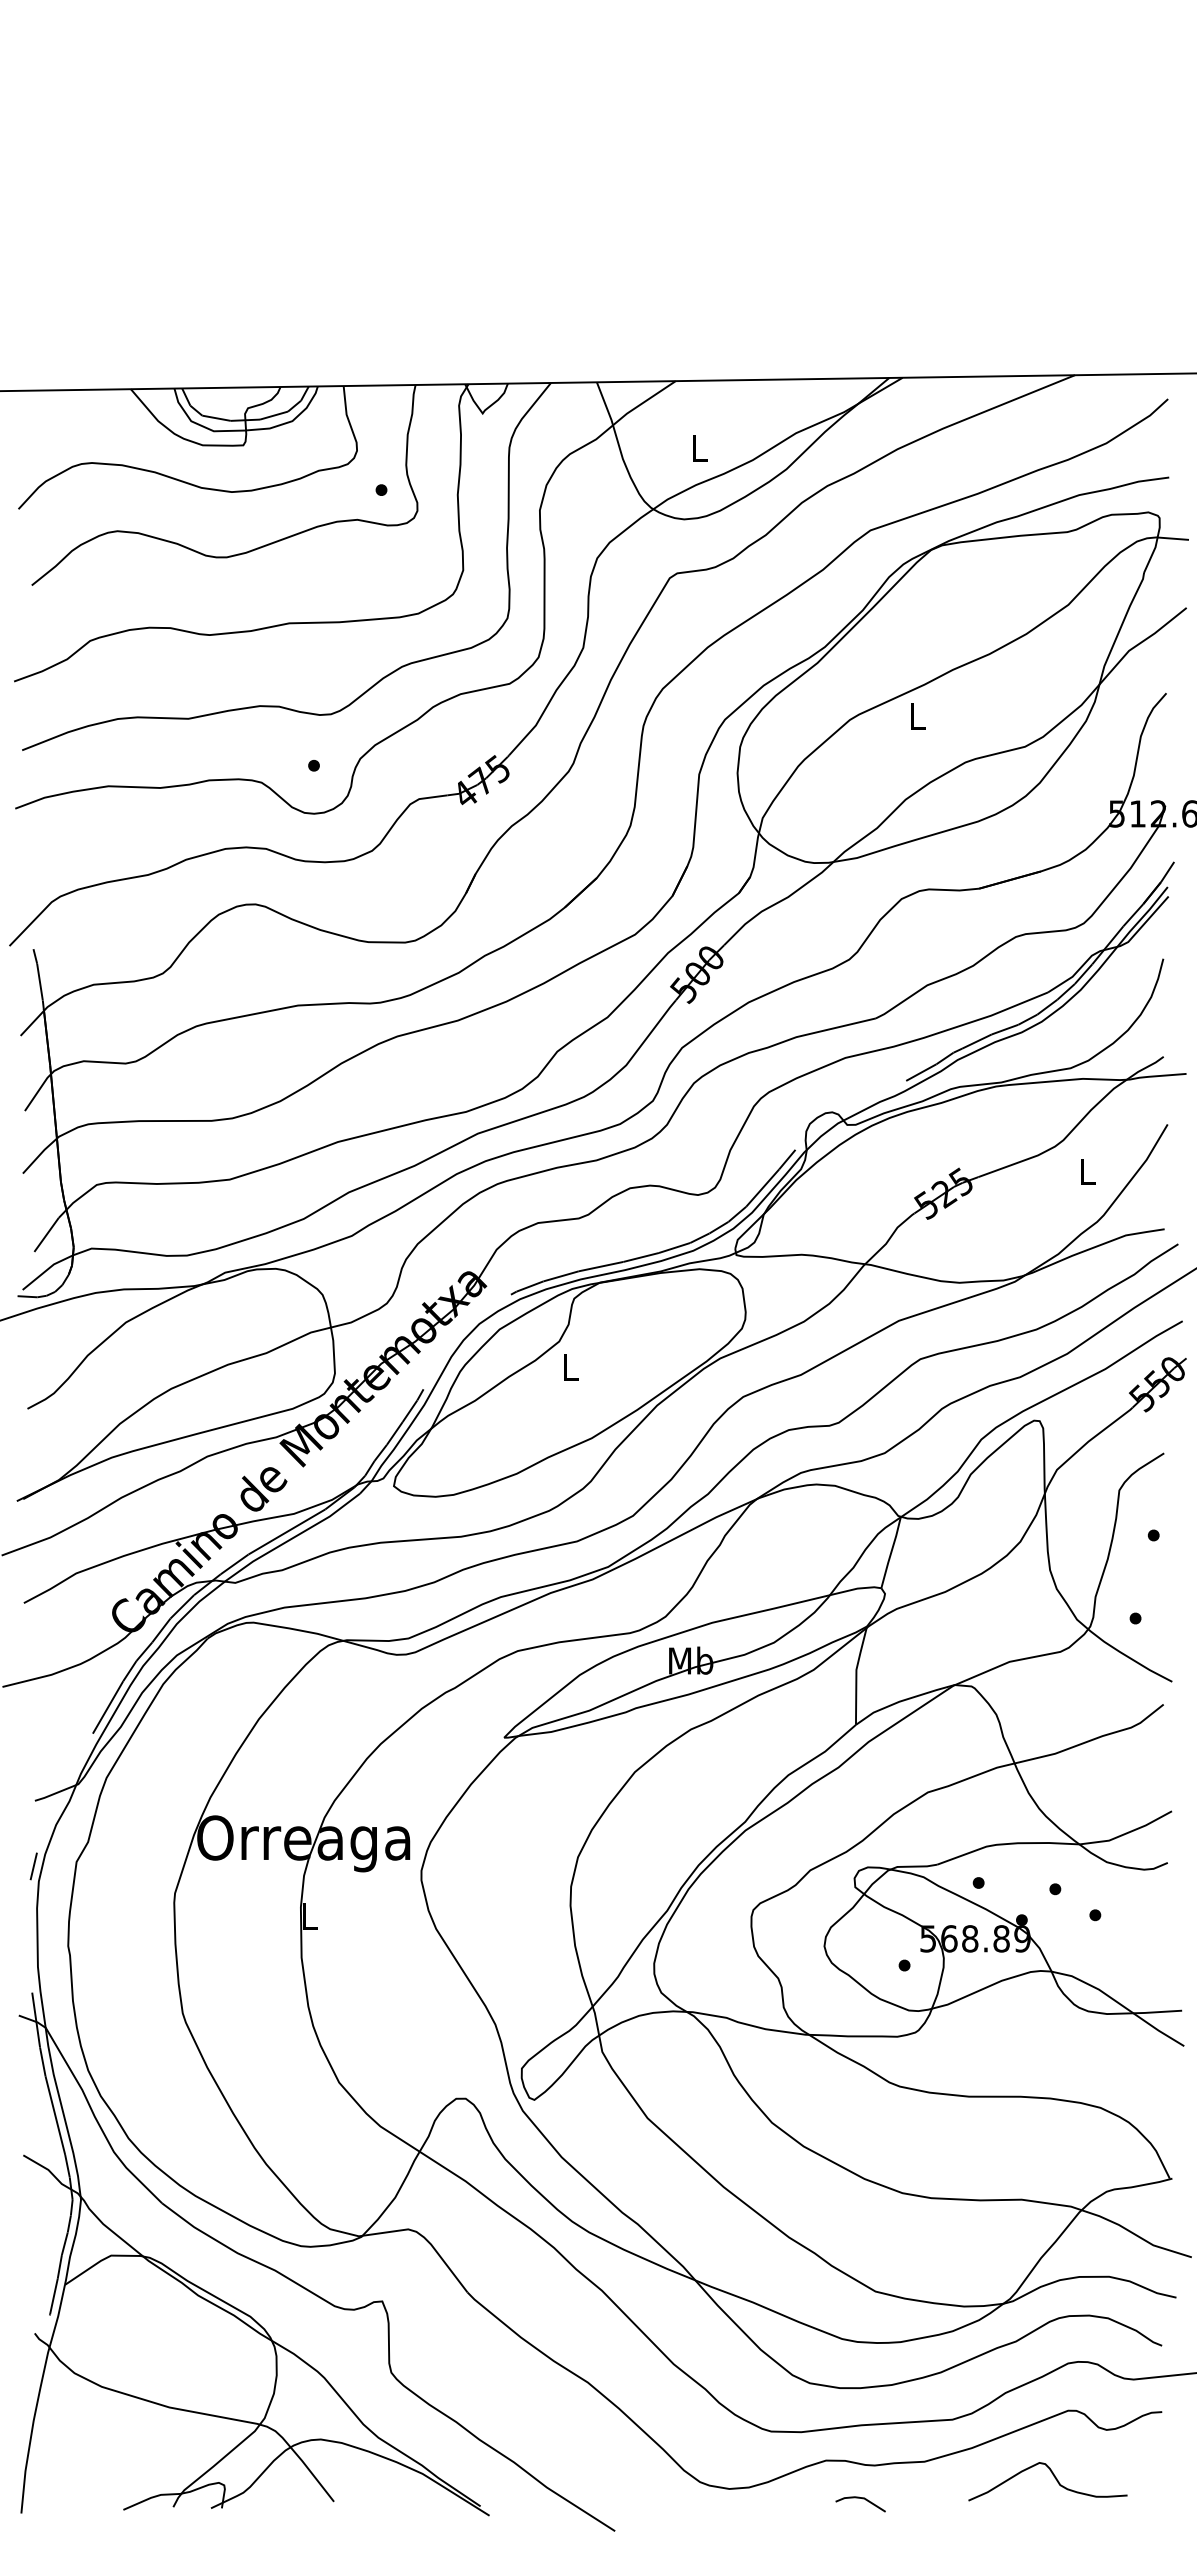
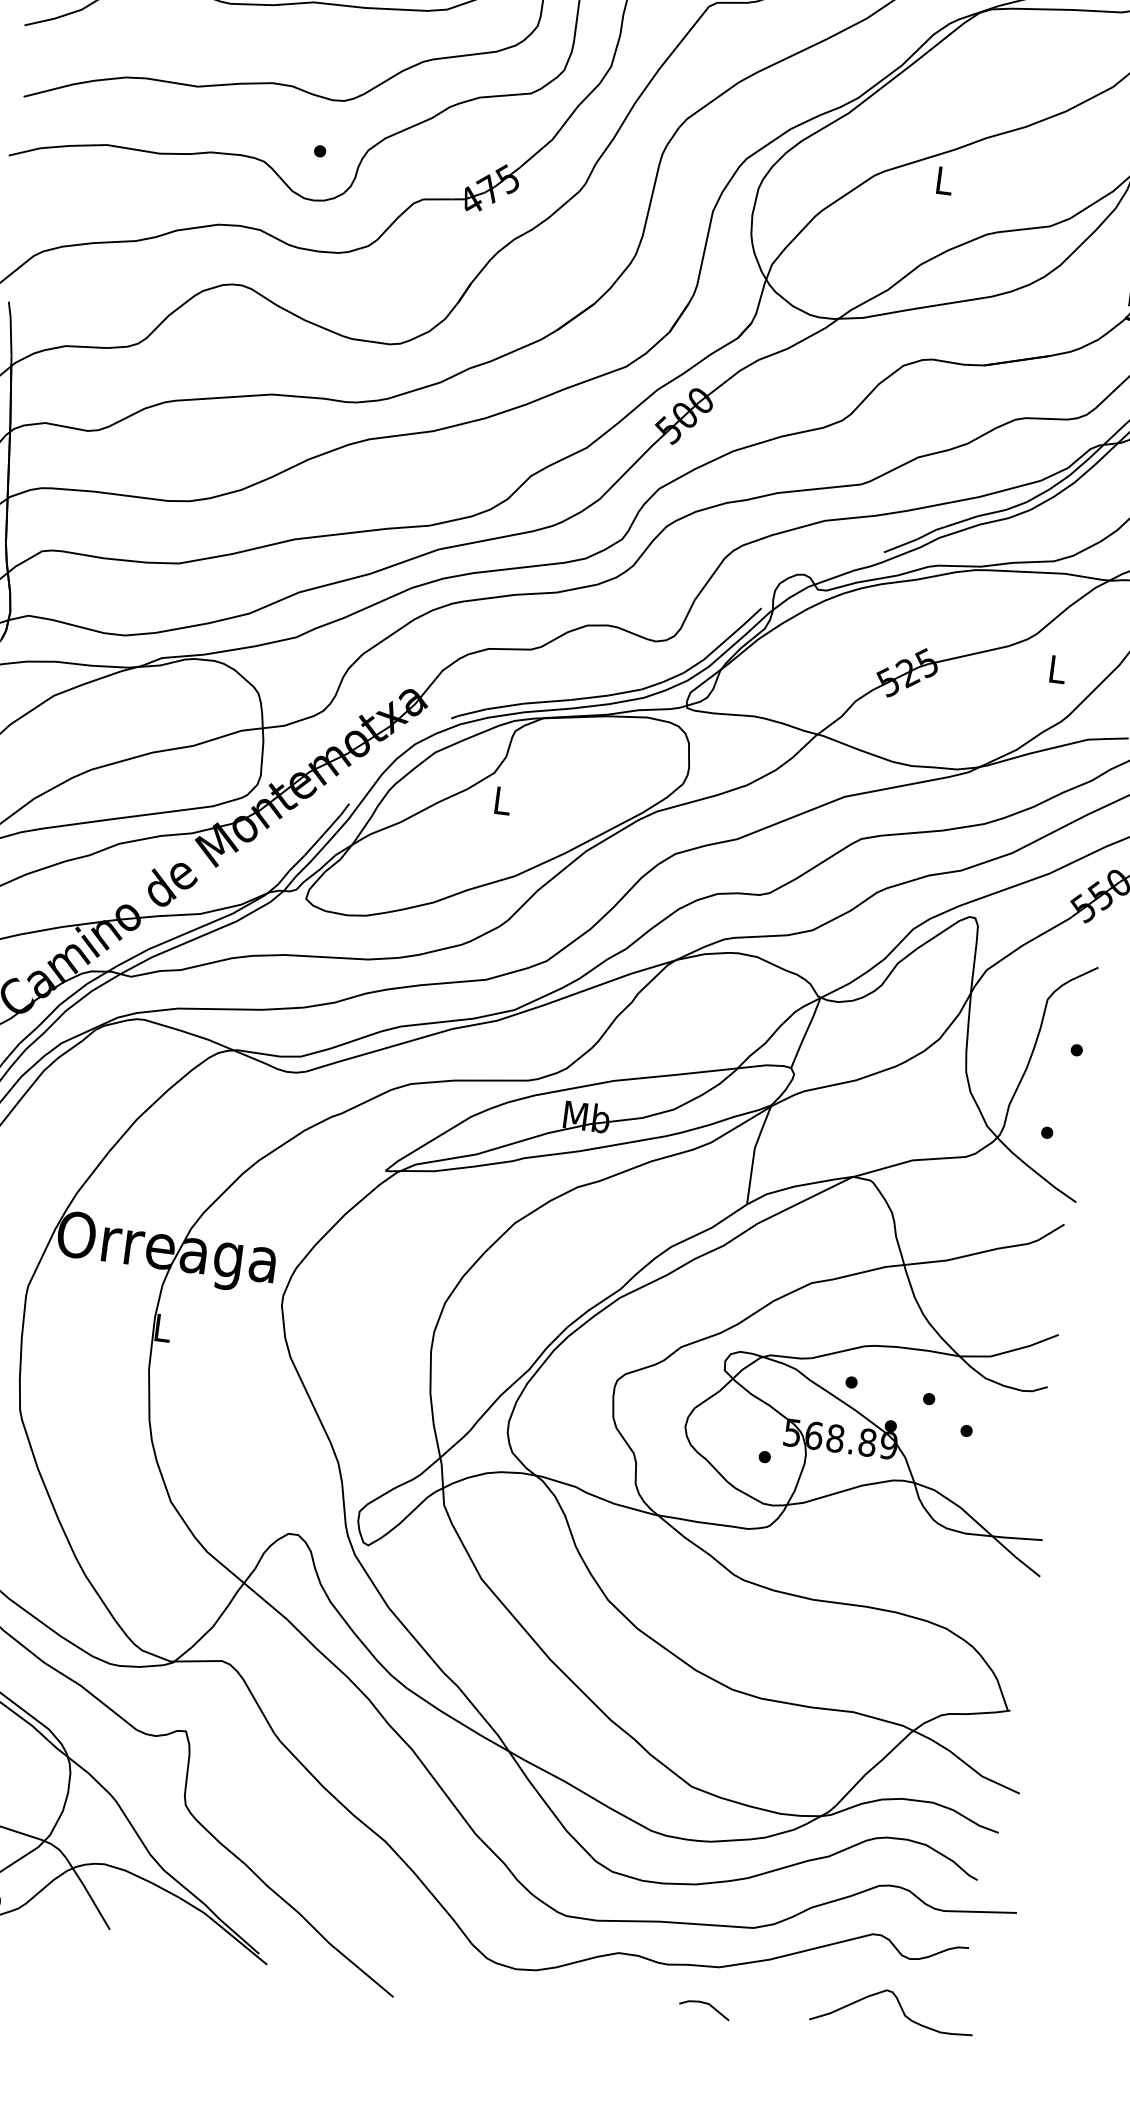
curve: (1053, 2476) -> (899, 2006), moved
line: (862, 2499) -> (707, 2005), moved

